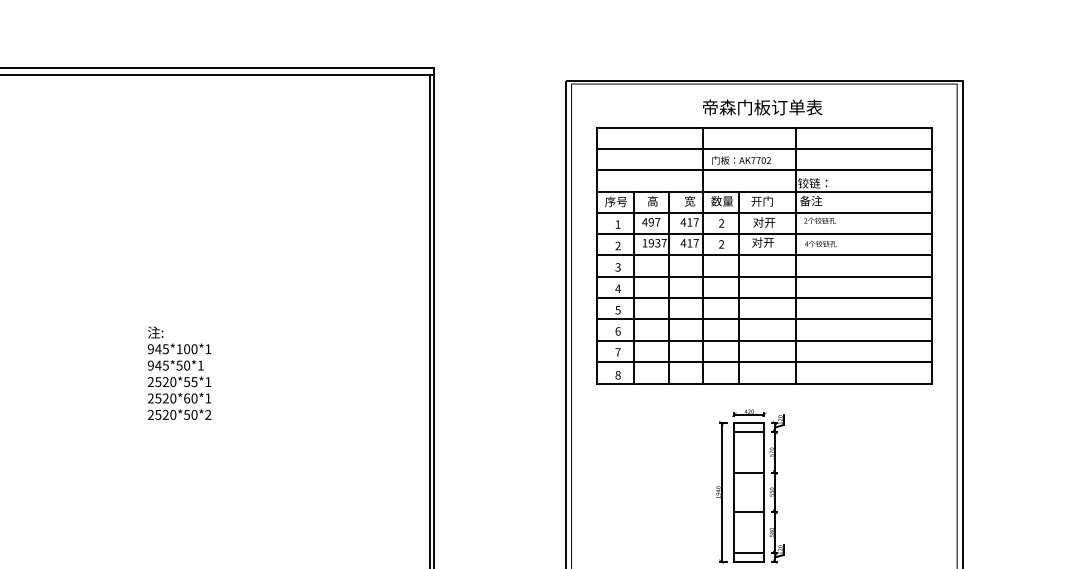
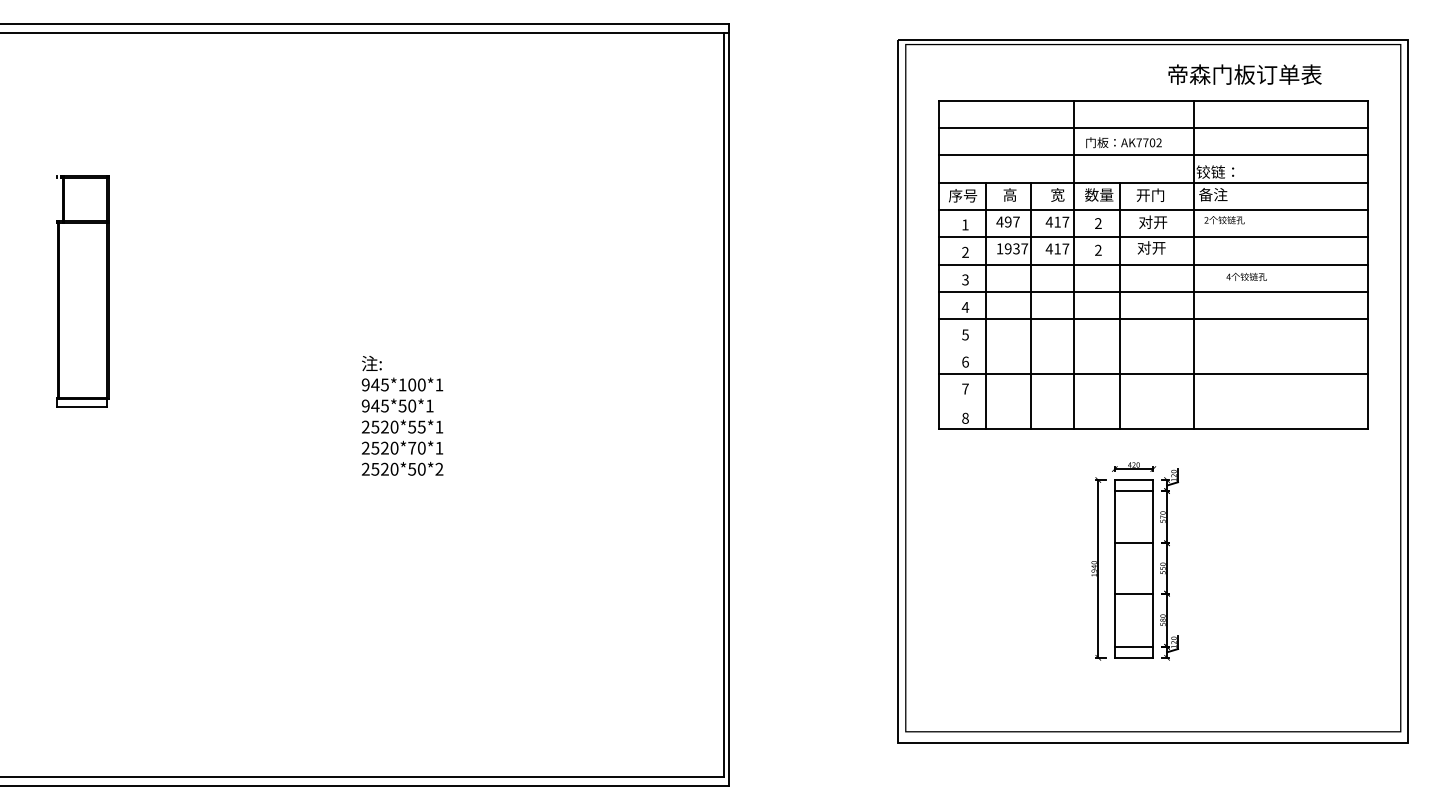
text: (762, 107) -> (1244, 74), moved
text: (820, 243) -> (1246, 276), moved
line: (763, 319) -> (1152, 346), removed
line: (763, 362) -> (1152, 401), removed
text: (187, 397) -> (412, 447), 2520*60*1 -> 2520*70*1

